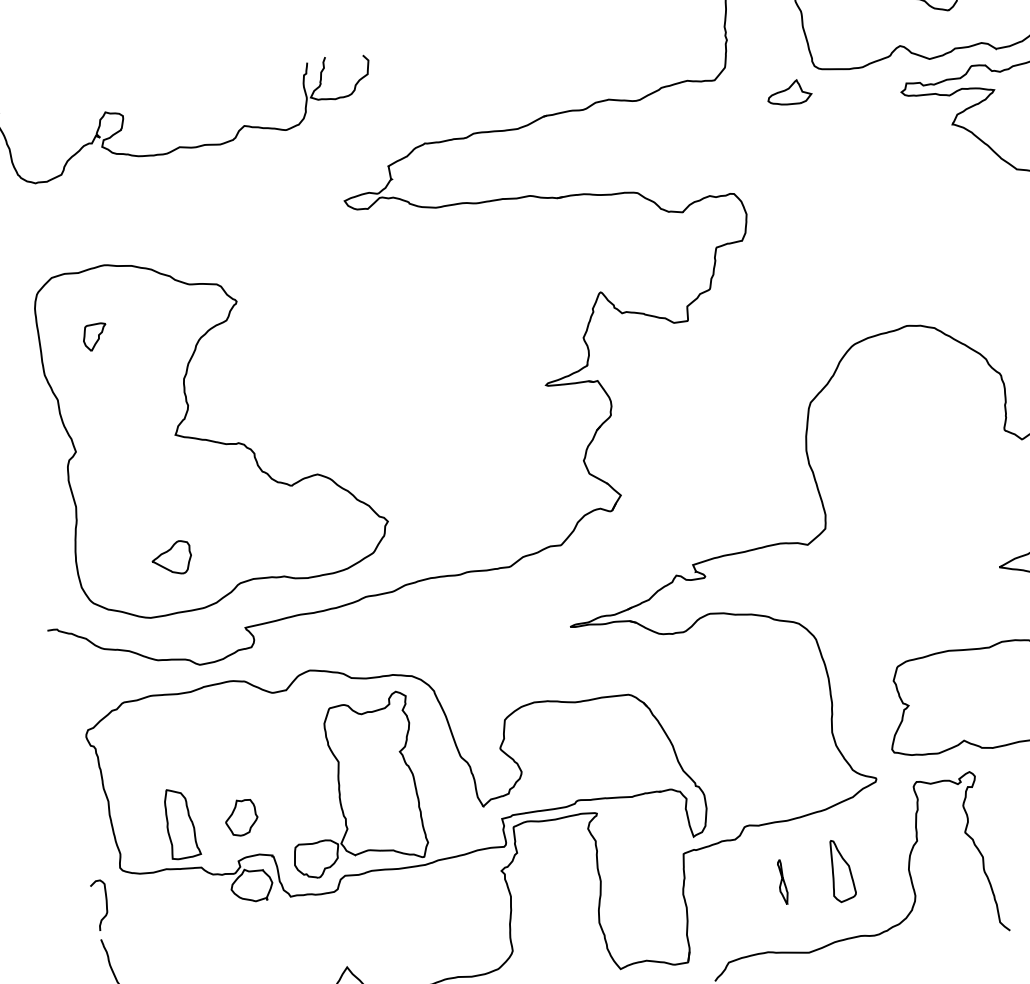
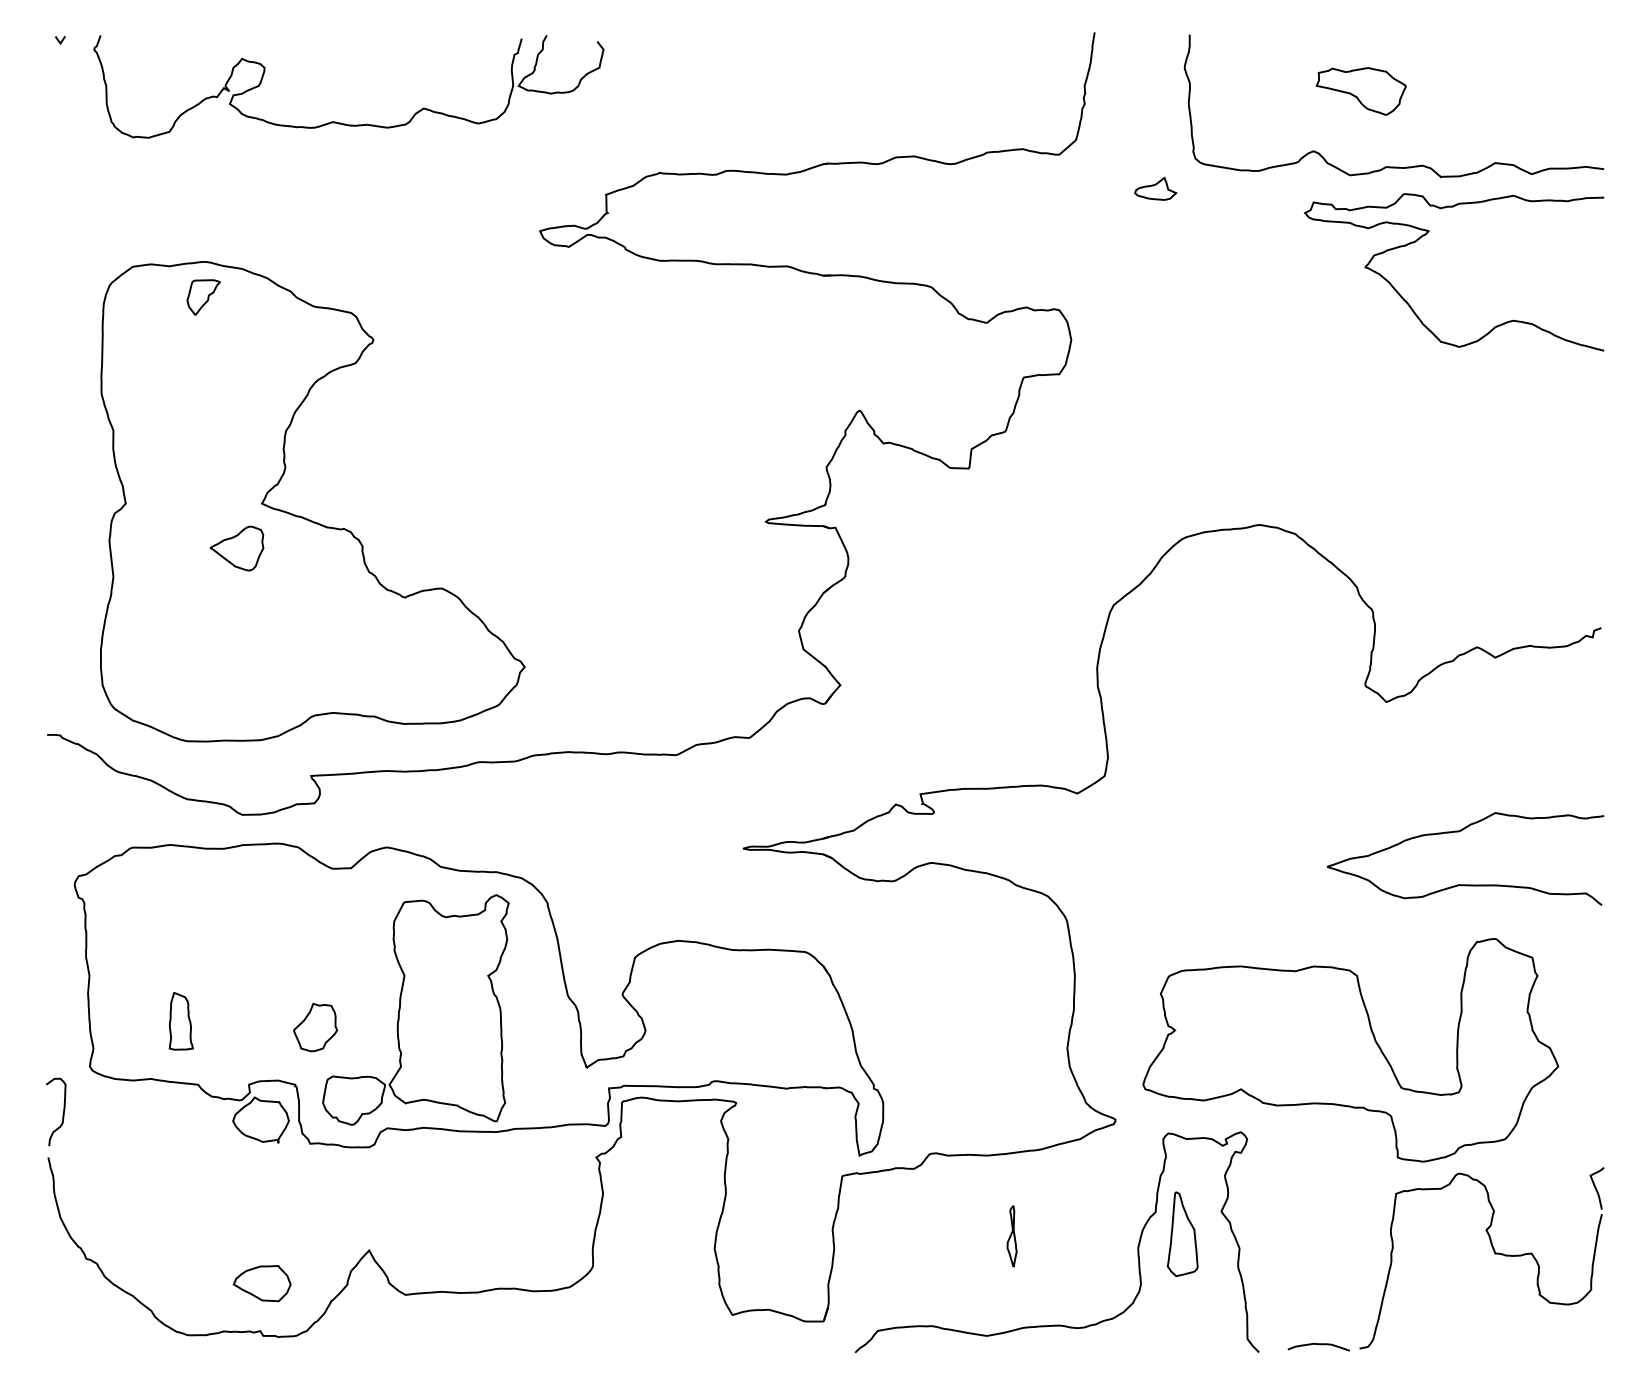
part: (789, 93) -> (1155, 188), size x0.7
part: (95, 337) -> (203, 297), moved
part: (171, 558) -> (236, 548), moved
part: (241, 817) -> (315, 1027), moved
part: (181, 823) -> (181, 1021), size x0.6
part: (840, 870) -> (1182, 1234), moved
part: (781, 882) -> (1011, 1236), moved

